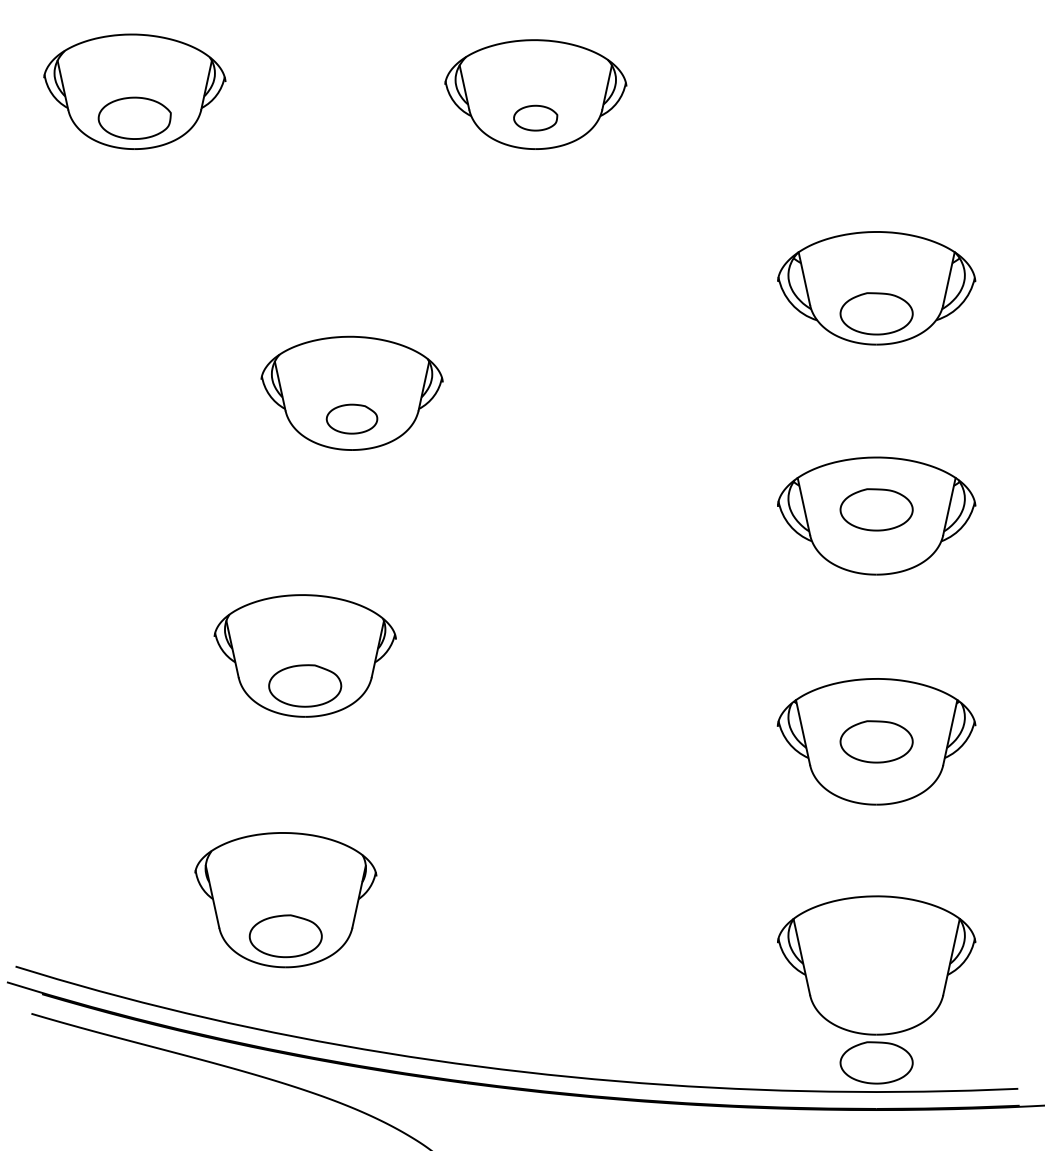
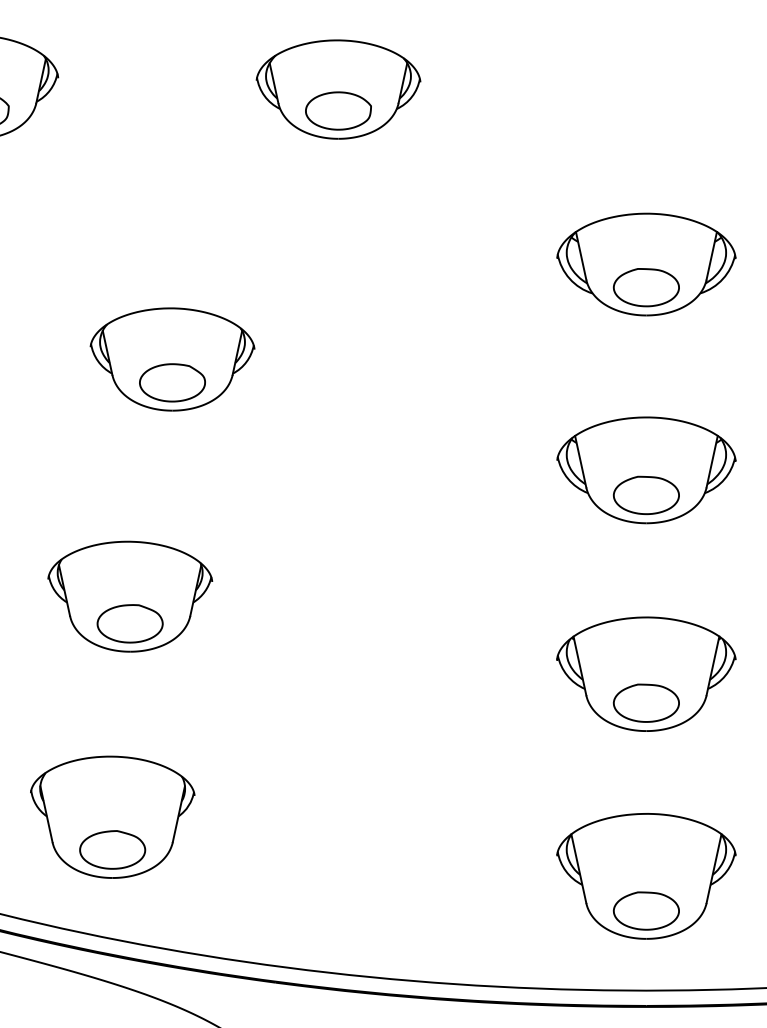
part: (535, 117) -> (338, 110), size x1.67
part: (351, 418) -> (172, 382), size x1.43
part: (876, 509) -> (646, 495), moved
part: (876, 741) -> (646, 702), moved
part: (876, 1062) -> (646, 910), moved

